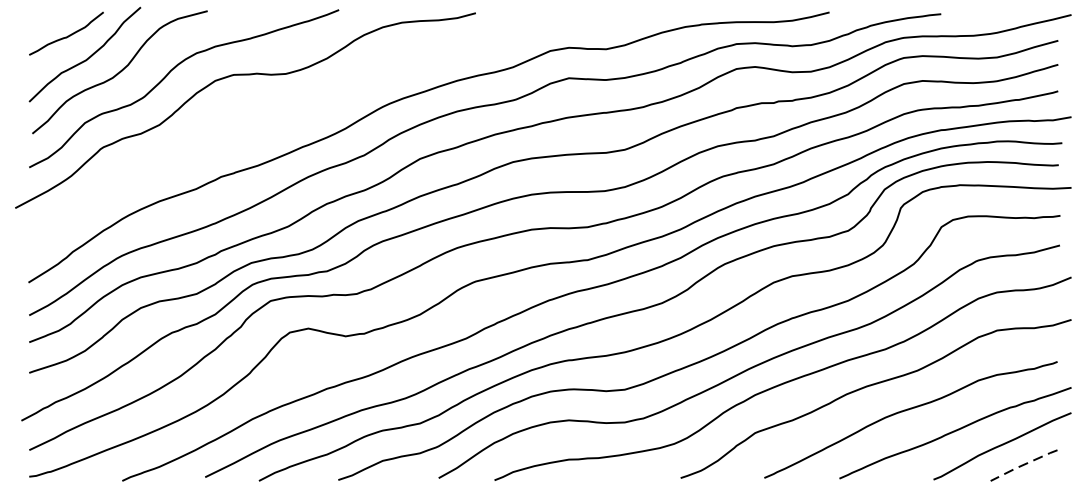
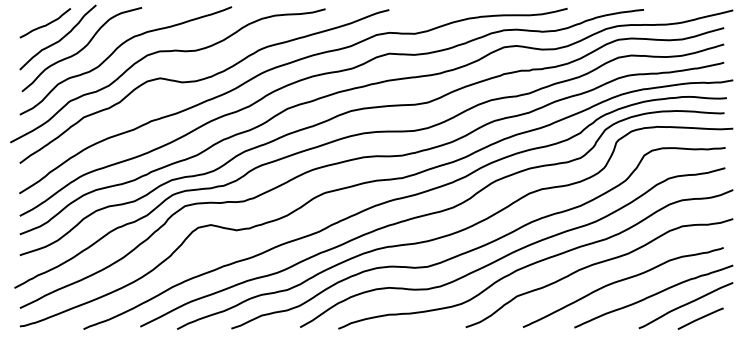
curve: (297, 117) -> (203, 80), added
line: (1023, 465) -> (700, 318), dashed -> solid

